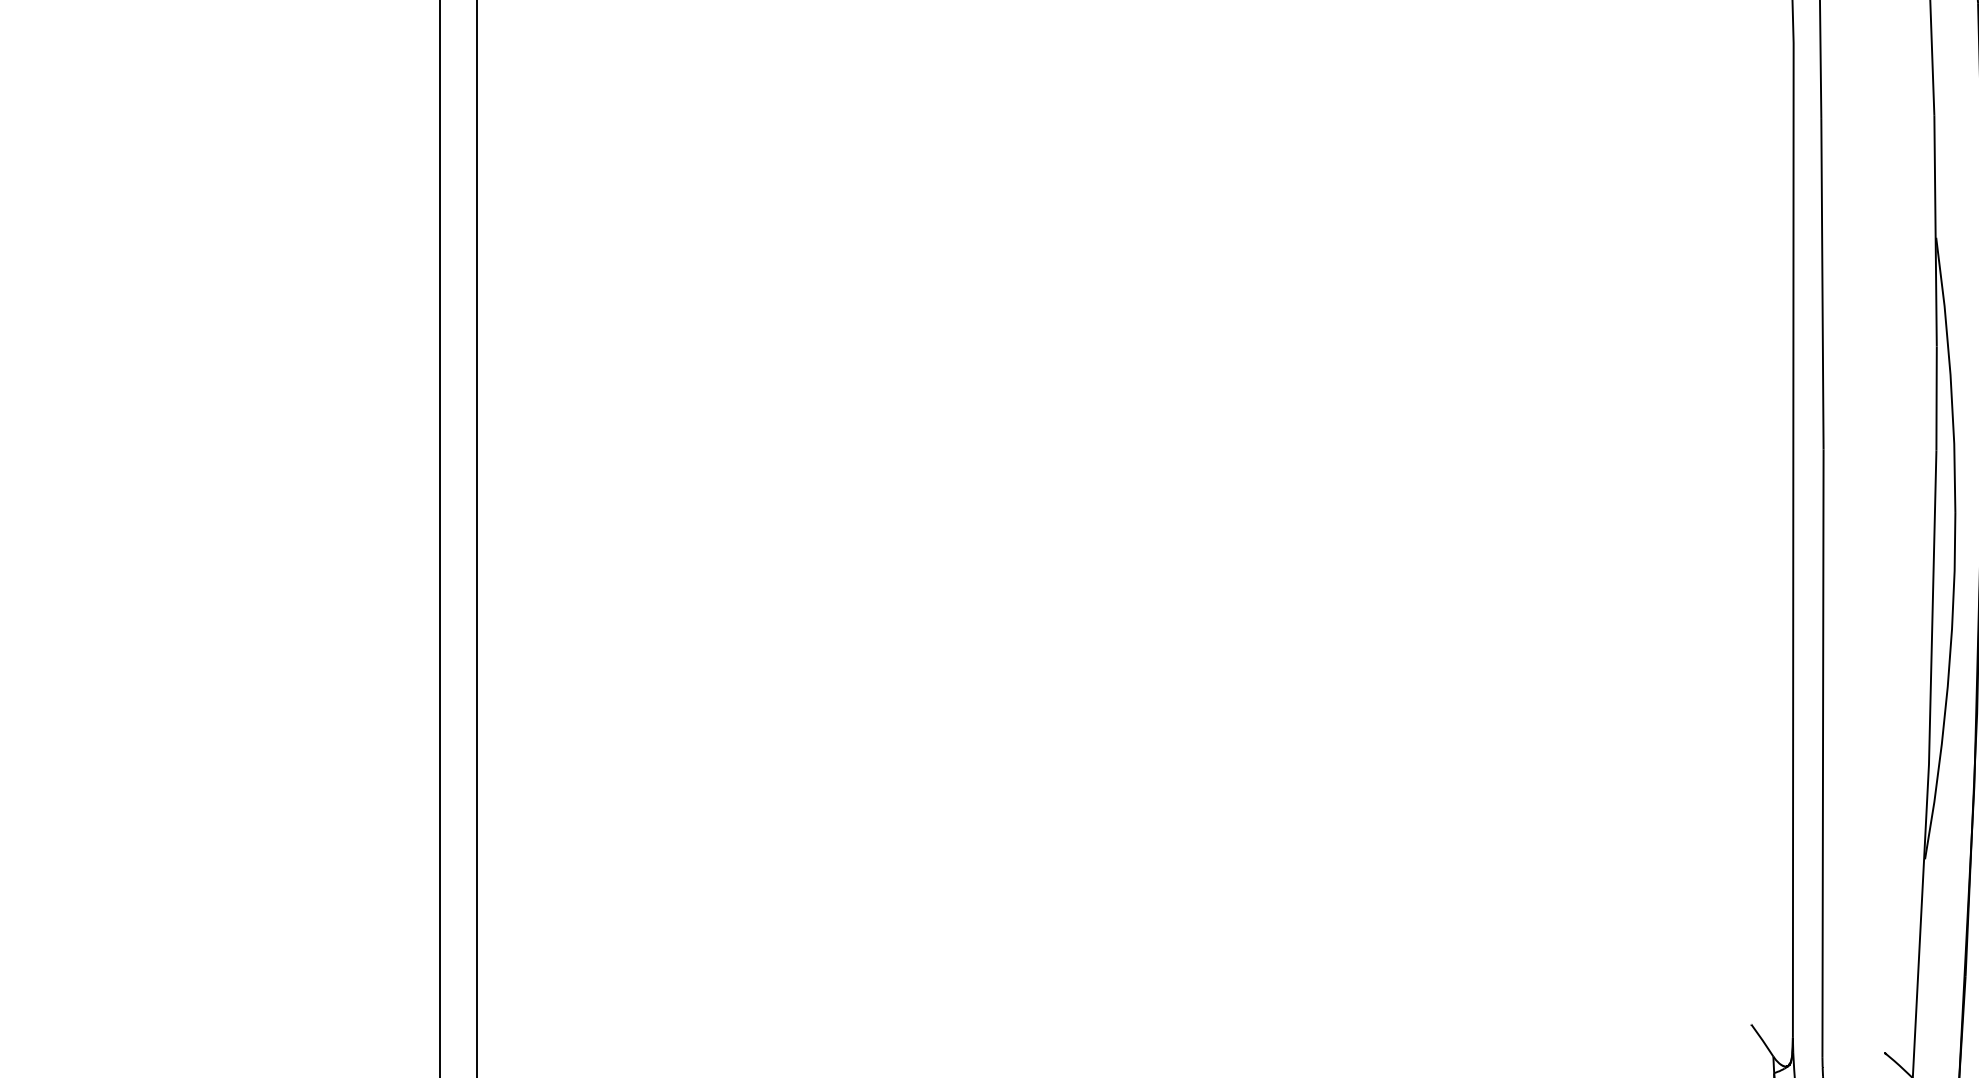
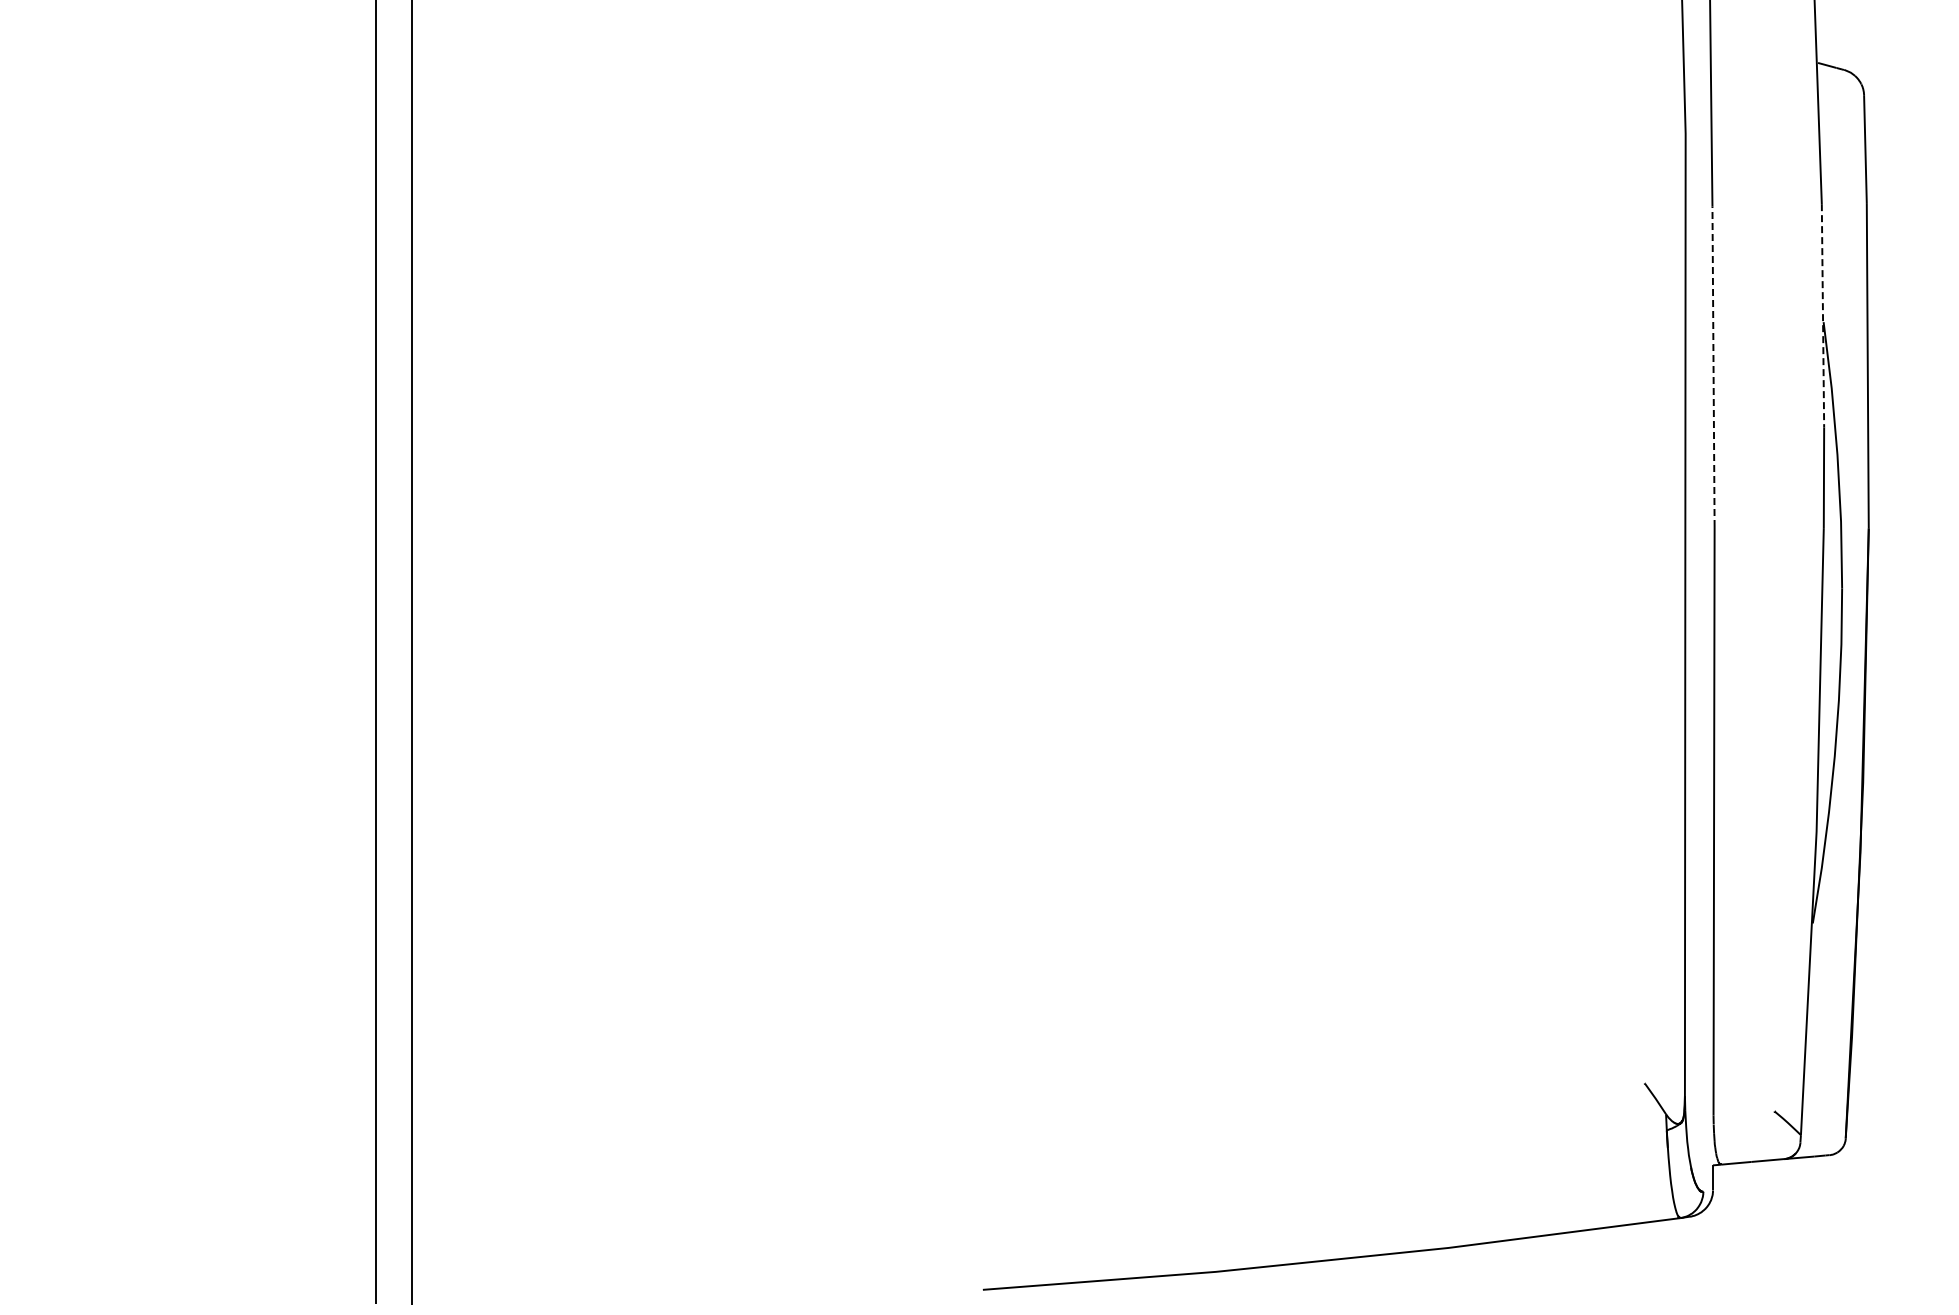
line: (1935, 230) -> (1822, 315), solid -> dashed
line: (1822, 283) -> (1713, 366), solid -> dashed

